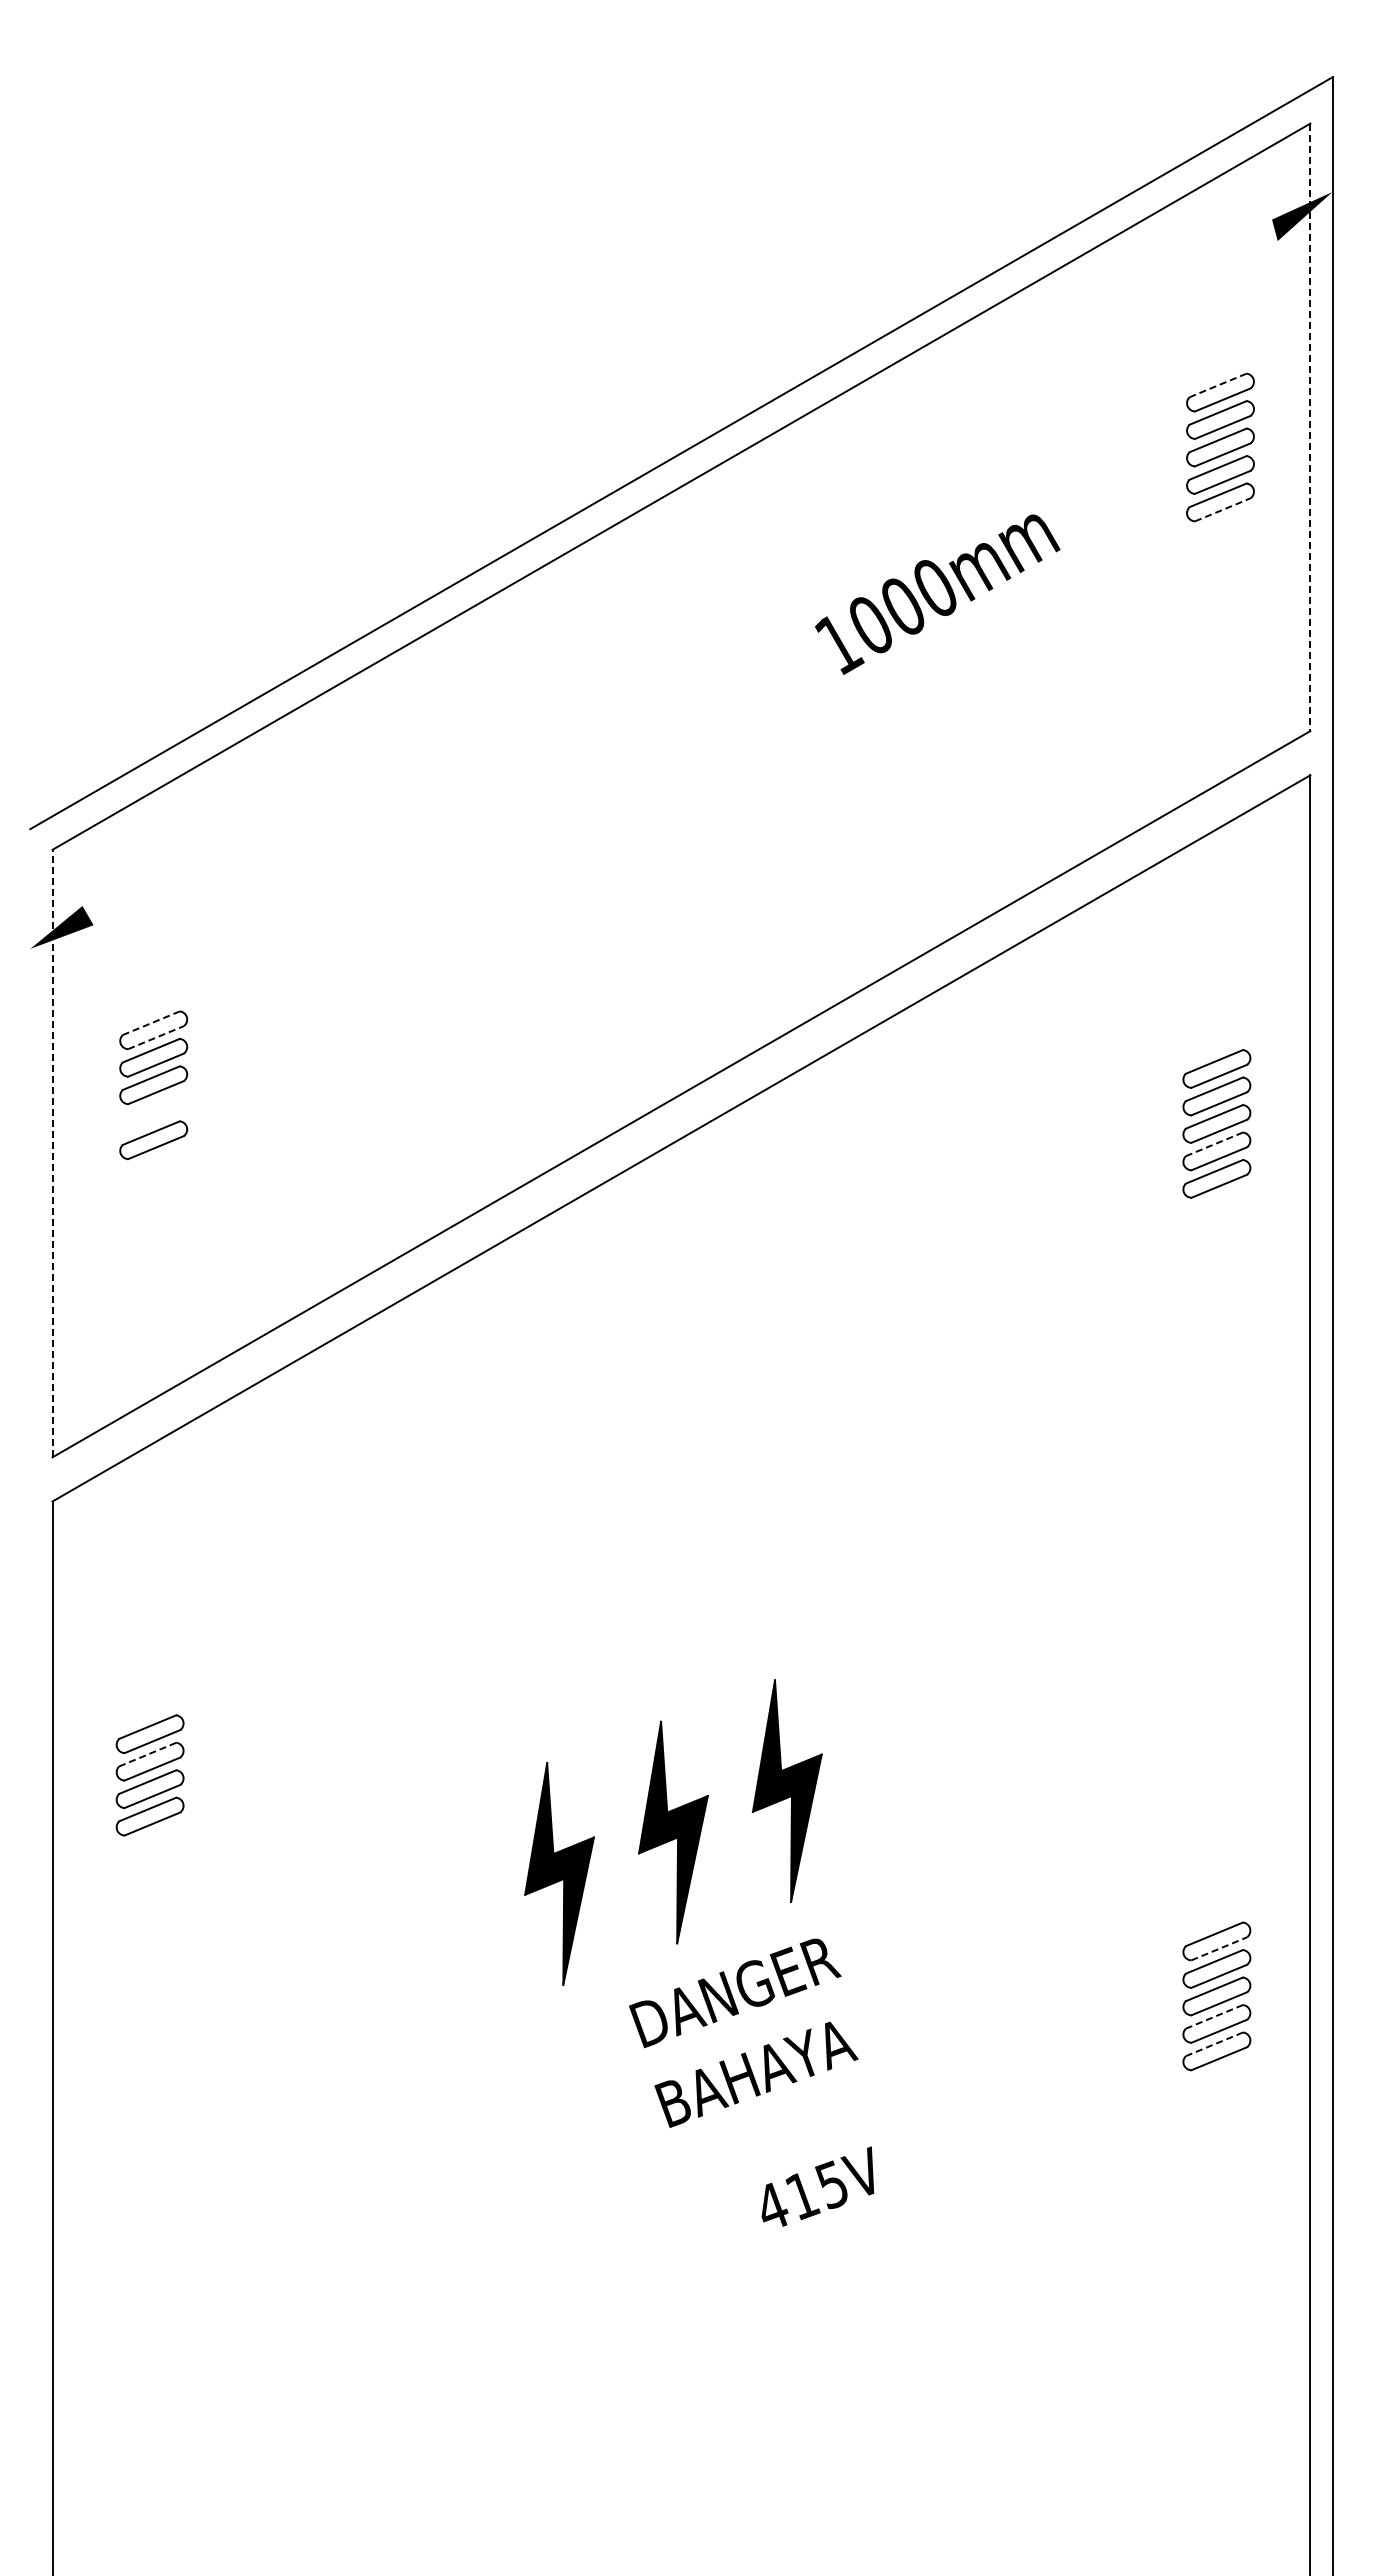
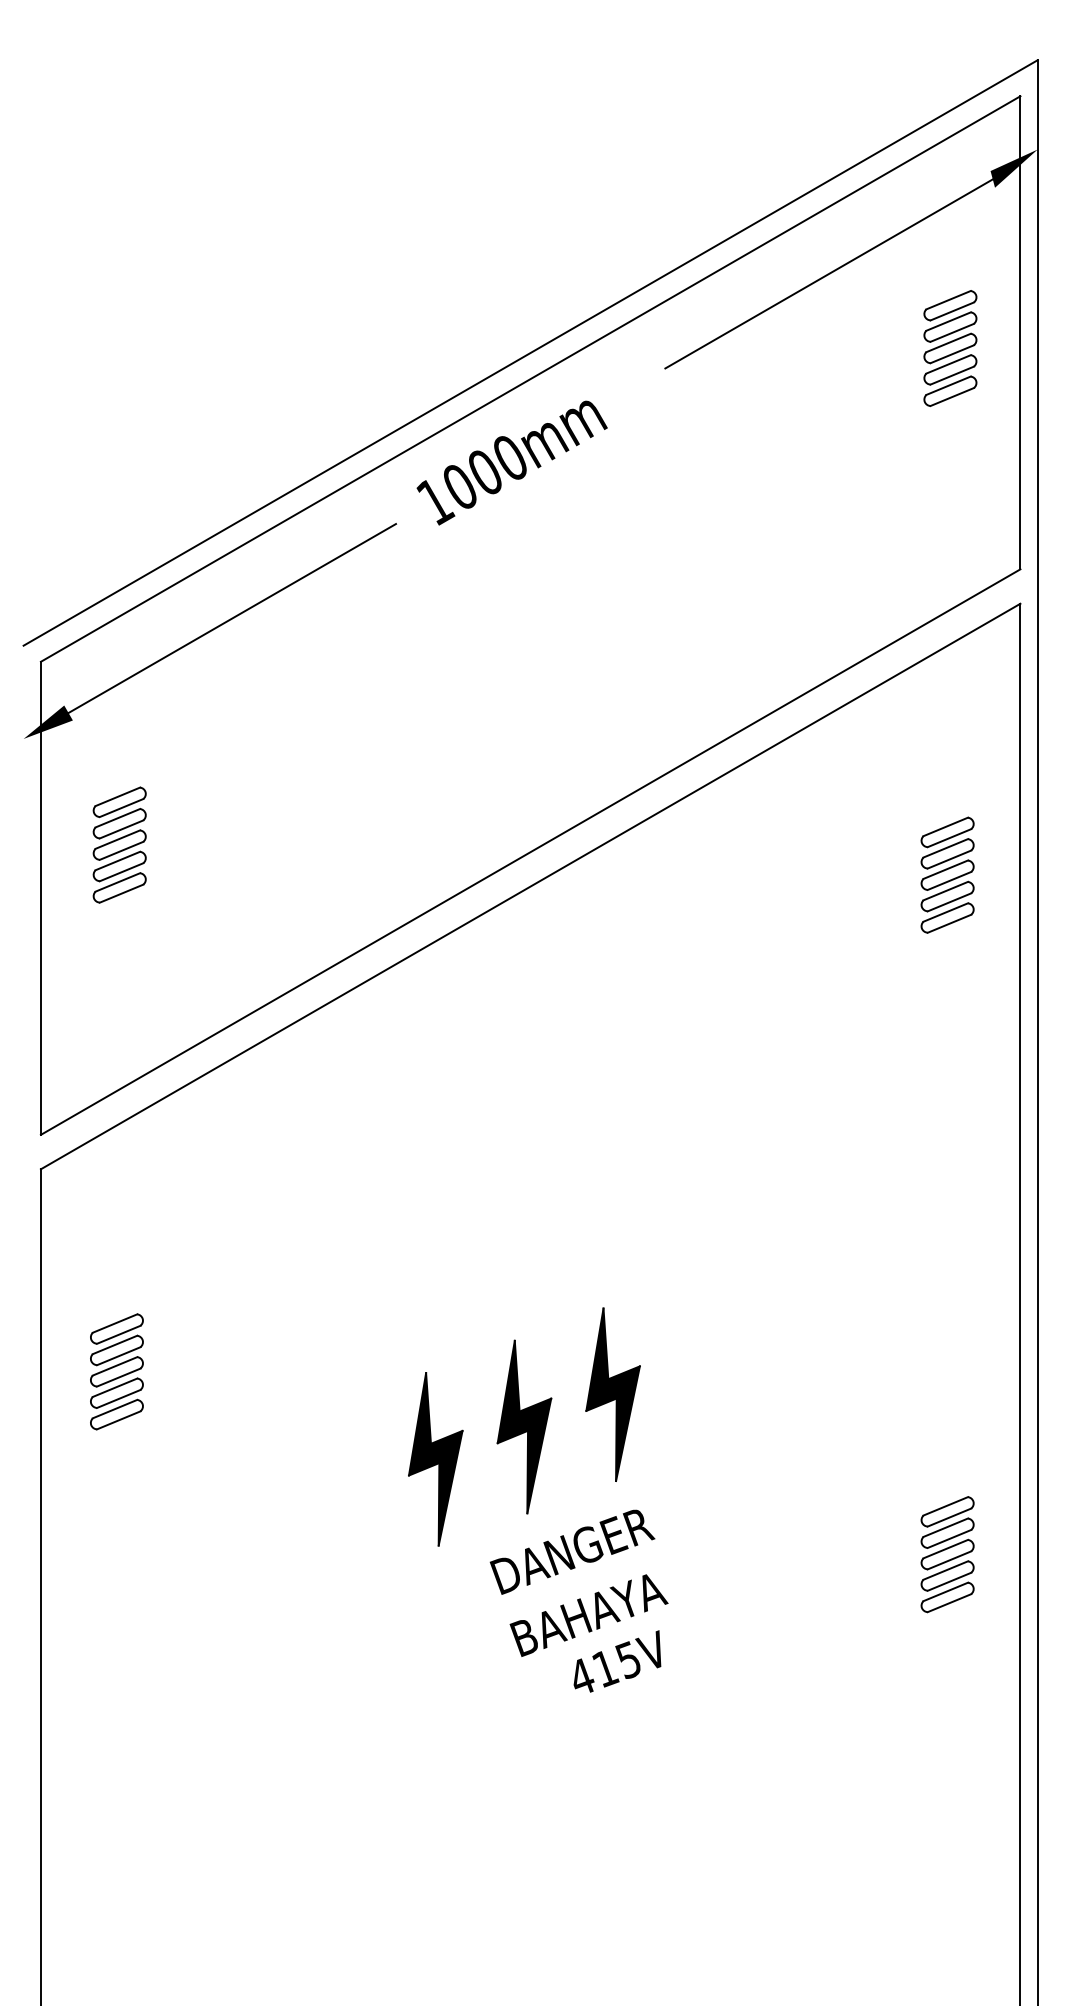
line: (1064, 351) -> (828, 273), added
line: (1218, 385) -> (948, 300), dashed -> solid
line: (1310, 427) -> (1020, 332), dashed -> solid
line: (1223, 509) -> (952, 396), dashed -> solid
text: (937, 594) -> (512, 462), moved
line: (298, 793) -> (232, 617), added
line: (151, 1023) -> (118, 797), dashed -> solid
line: (156, 1037) -> (121, 807), dashed -> solid
part: (153, 1112) -> (119, 866), added
line: (1214, 1144) -> (945, 891), dashed -> solid
line: (52, 1153) -> (40, 898), dashed -> solid
part: (149, 1706) -> (116, 1328), added
line: (147, 1754) -> (114, 1366), dashed -> solid
line: (1219, 1948) -> (949, 1517), dashed -> solid
line: (1214, 2016) -> (945, 1570), dashed -> solid
line: (1214, 2044) -> (945, 1592), dashed -> solid
text: (817, 2186) -> (617, 1661), moved

